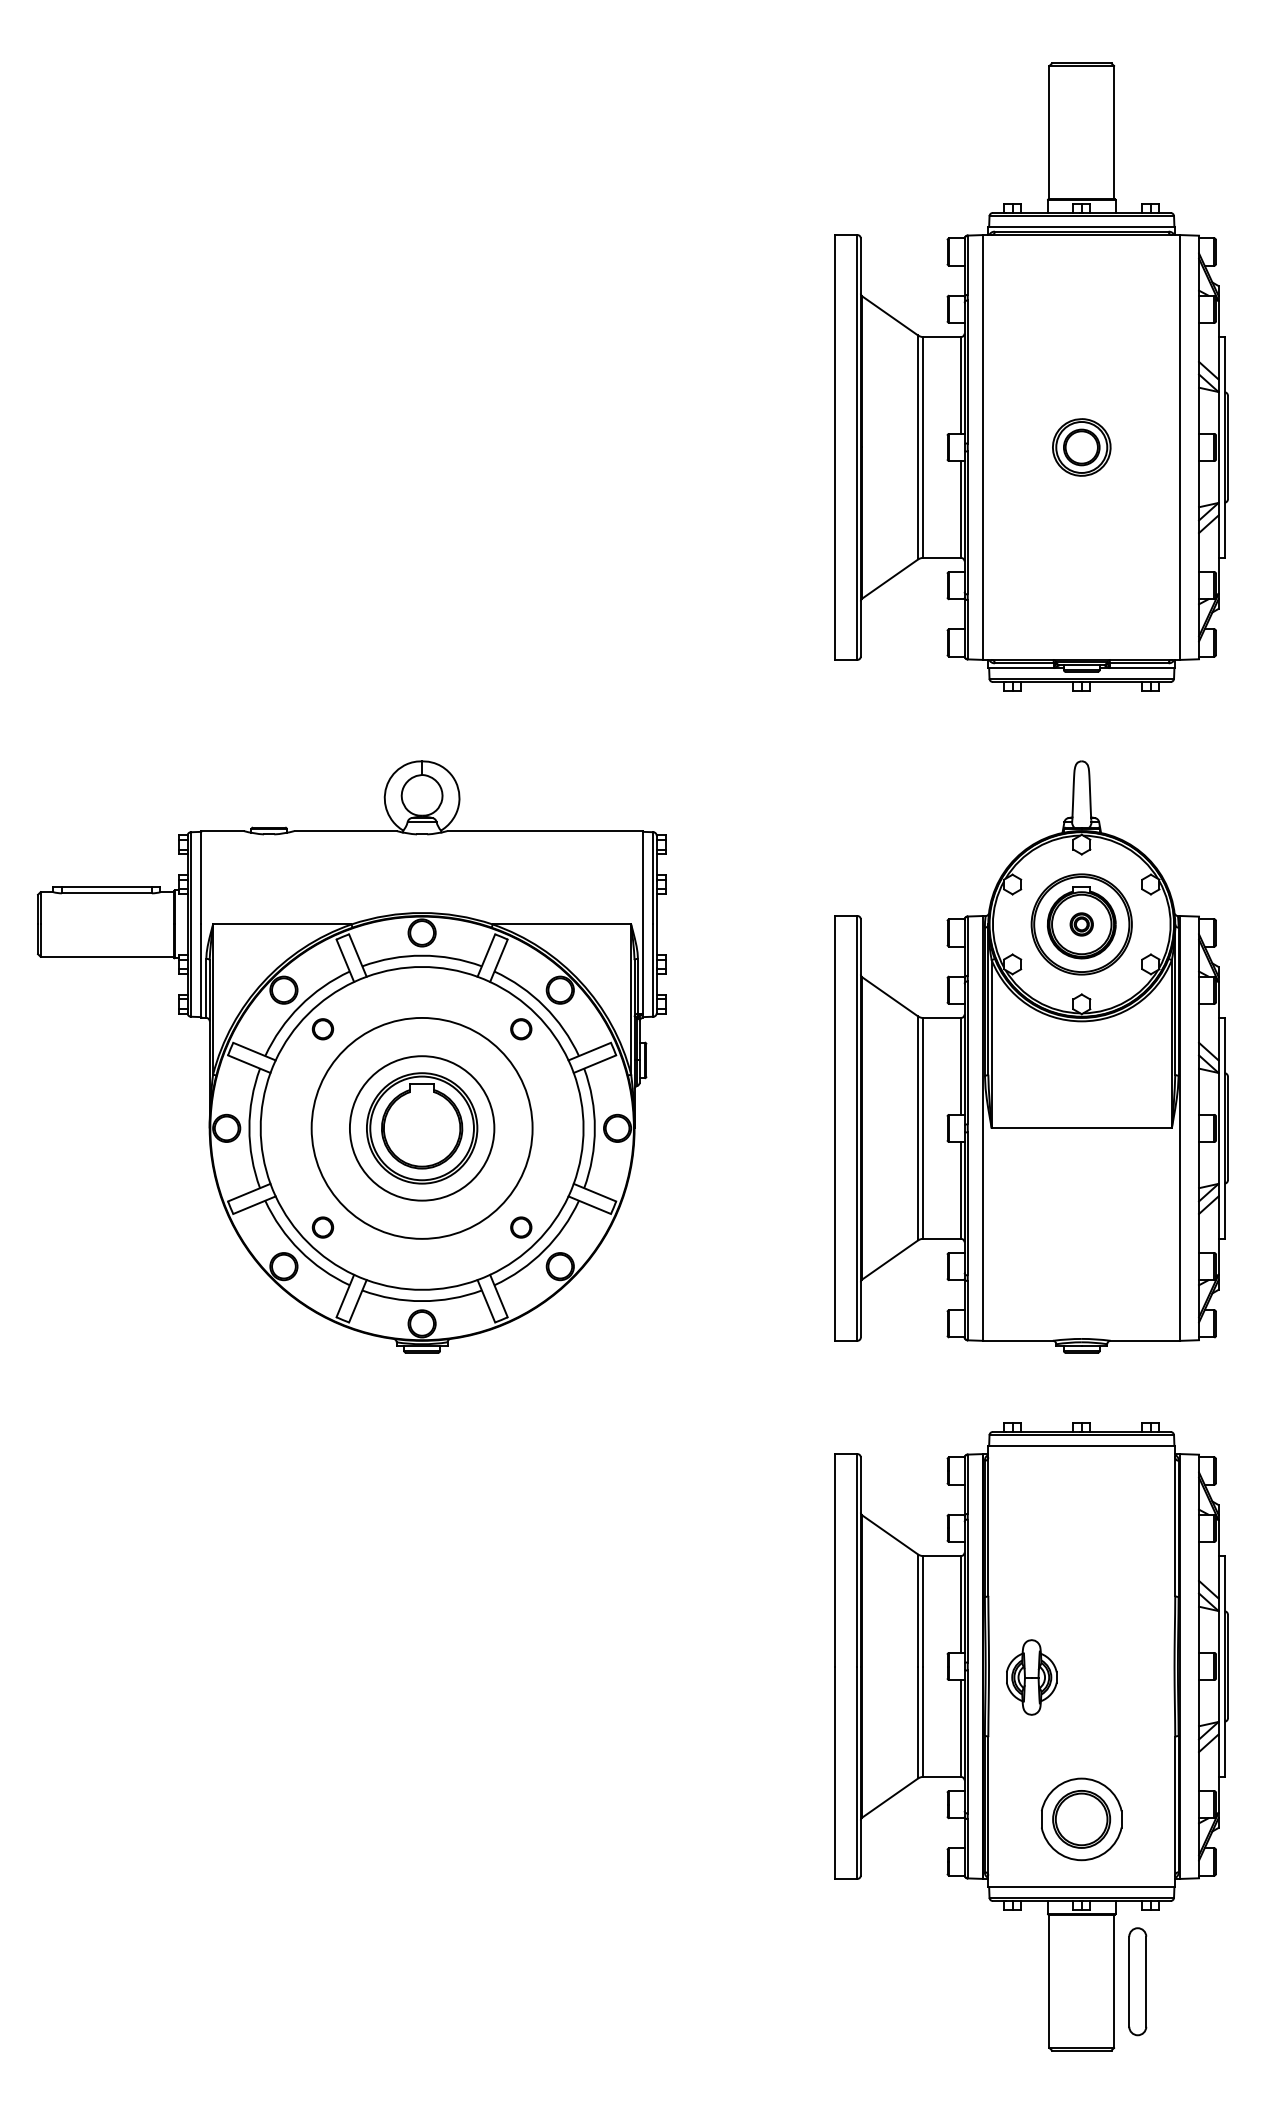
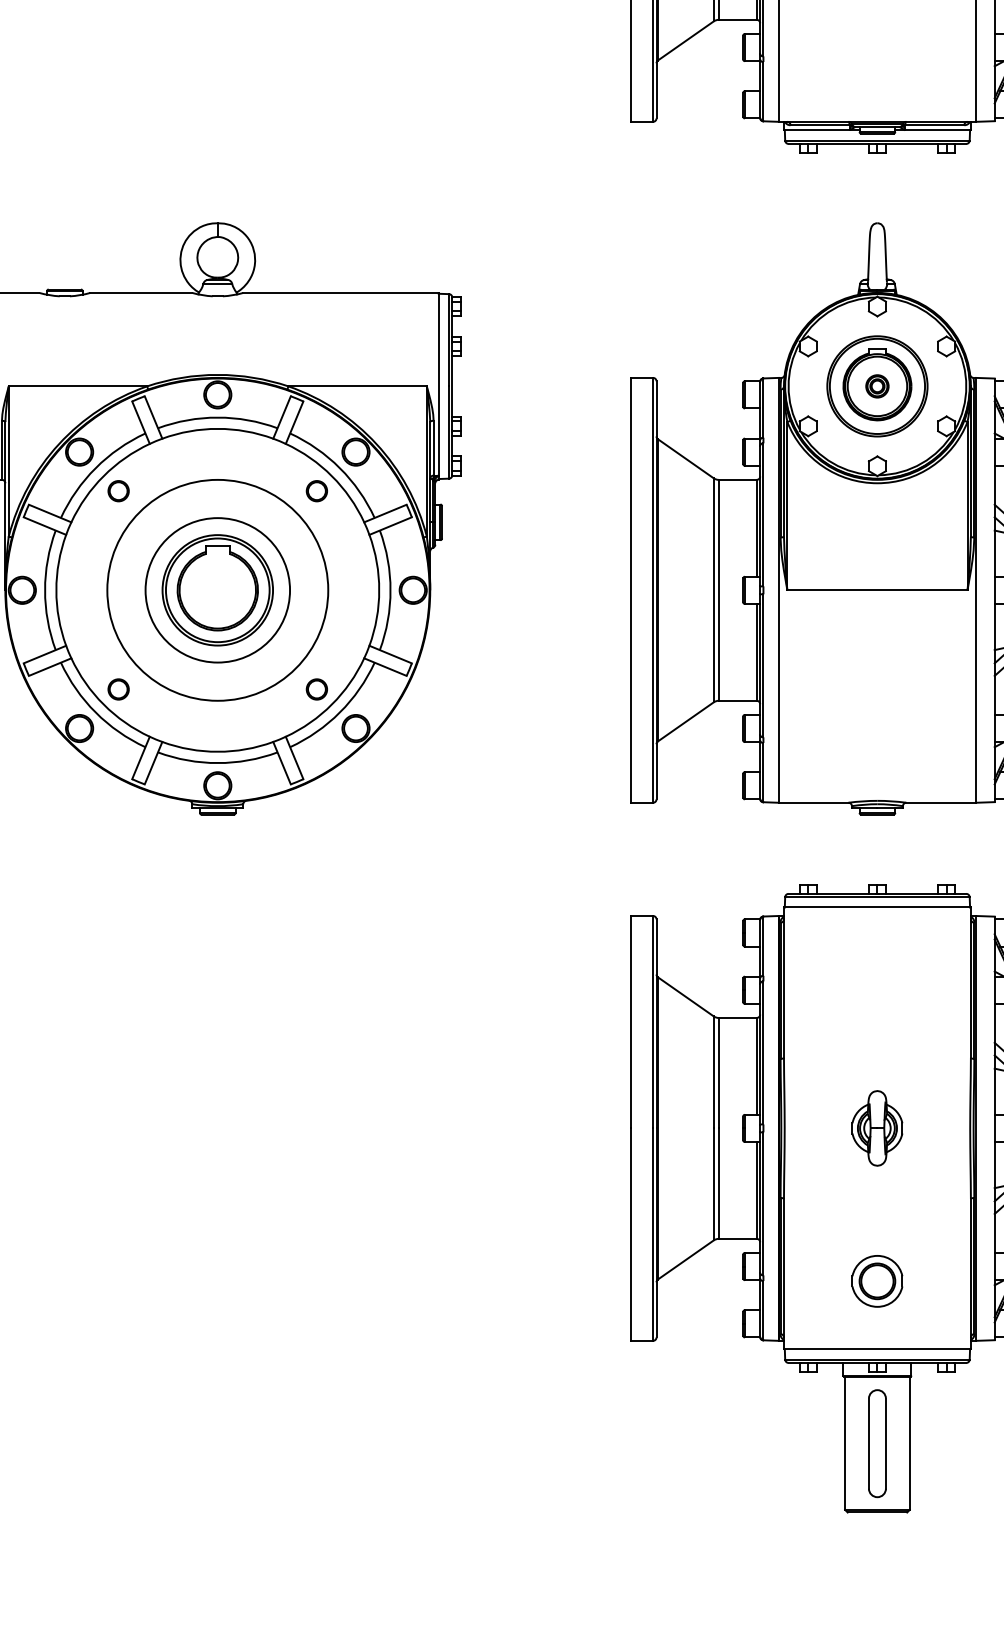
part: (1031, 1677) -> (877, 1128), moved
part: (1081, 1819) -> (877, 1281), size x0.62
part: (1137, 1981) -> (877, 1443), moved

